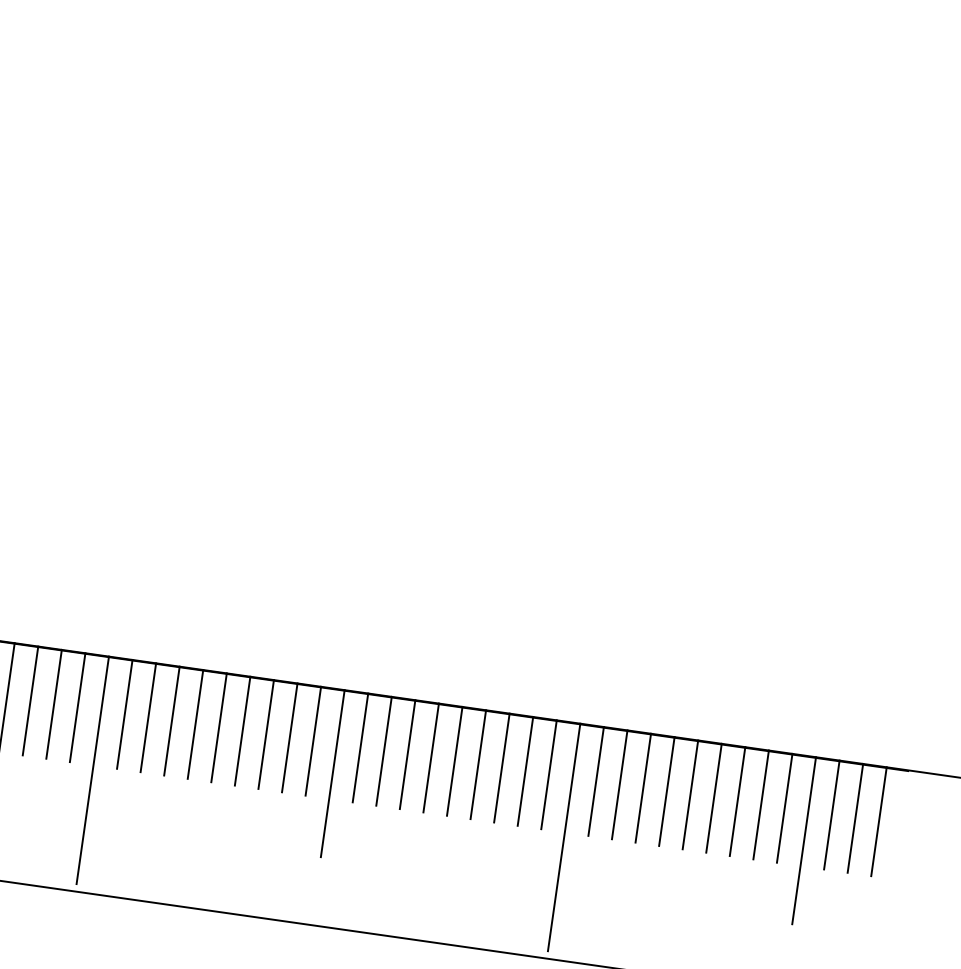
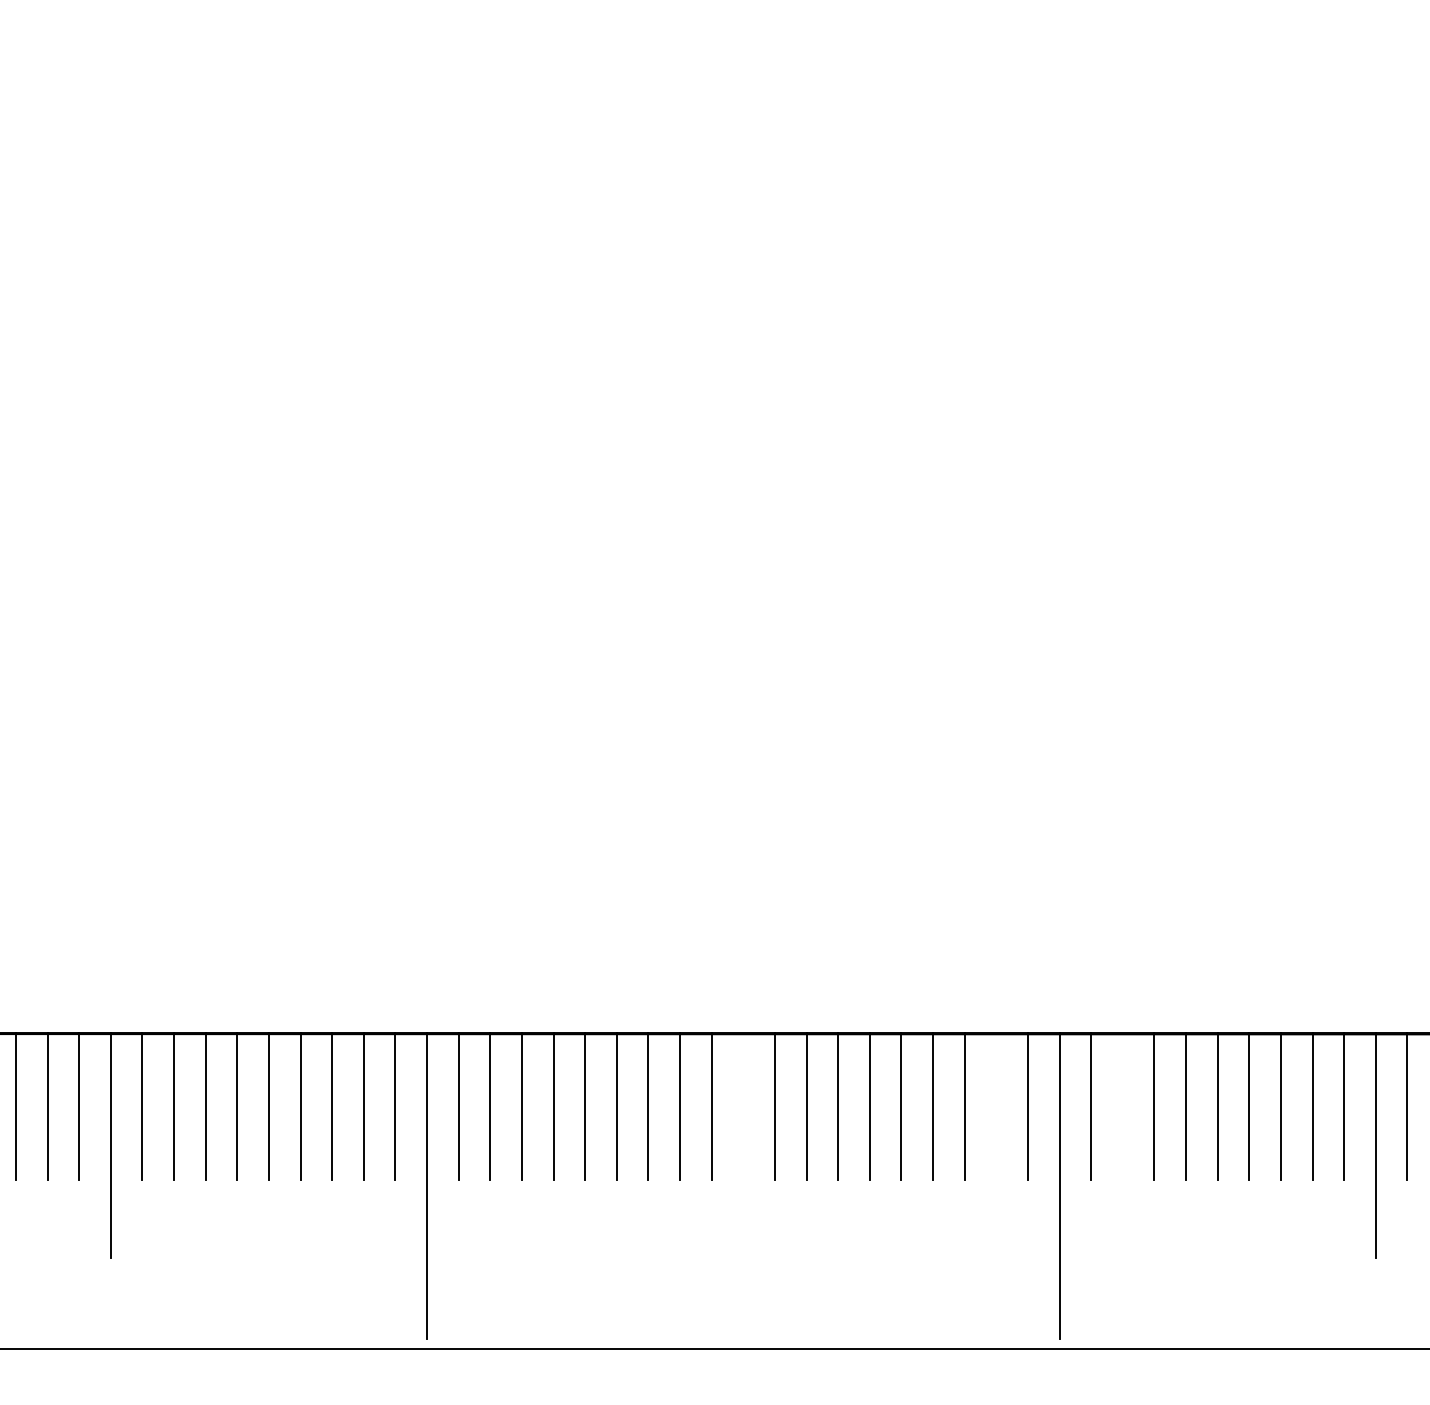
line: (525, 771) -> (996, 1106), removed
line: (332, 773) -> (743, 1145), removed
line: (619, 784) -> (1122, 1106), removed

